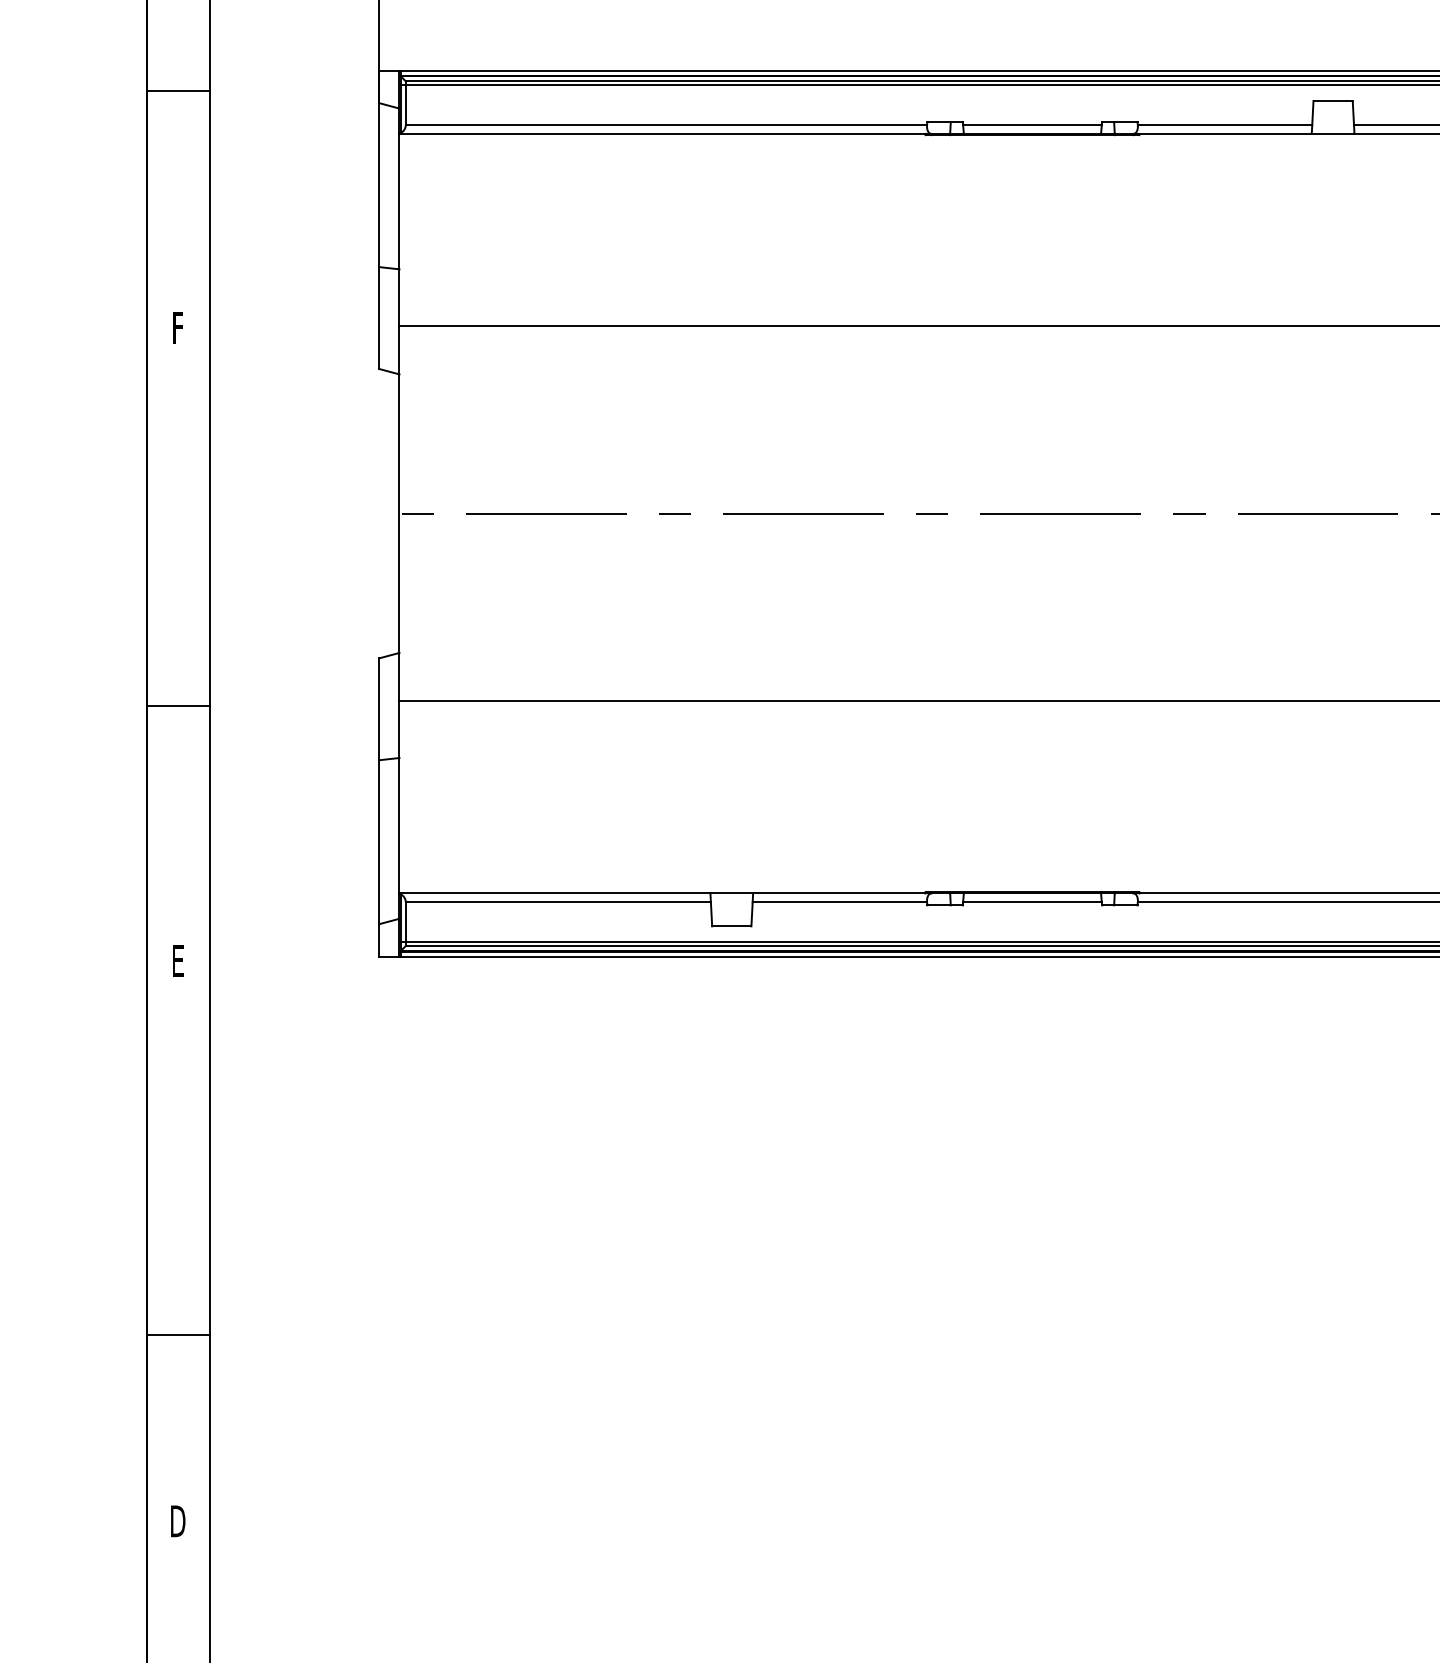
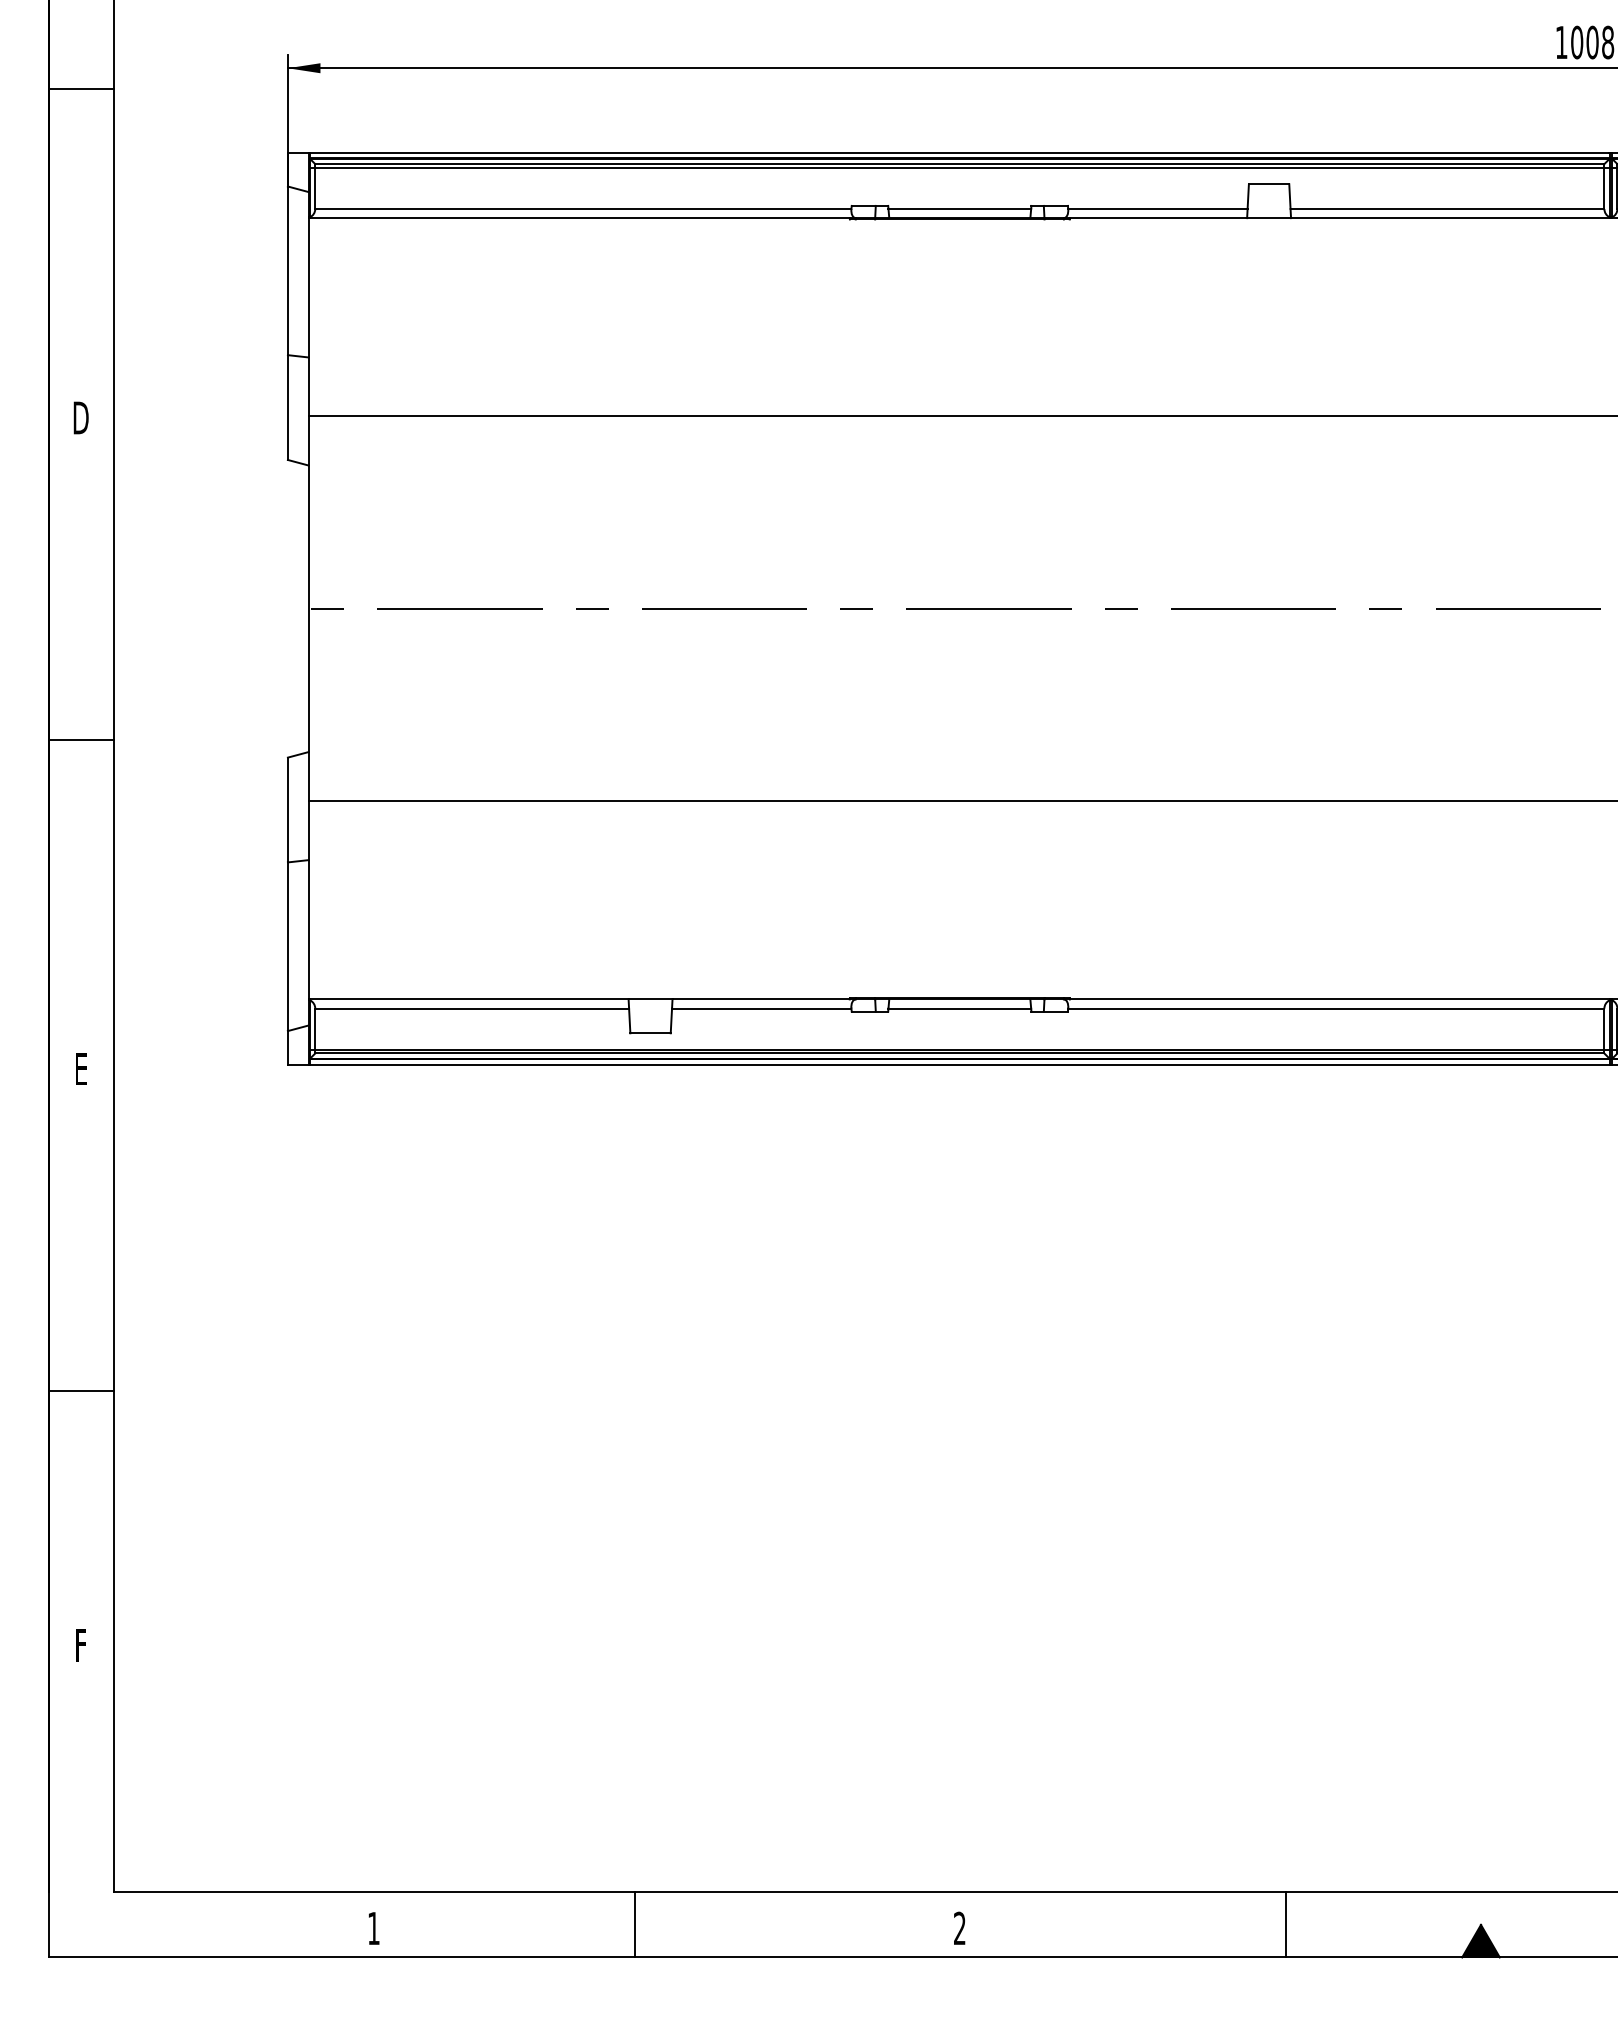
line: (177, 90) -> (80, 88), moved
text: (177, 327) -> (80, 417), F -> D
line: (177, 705) -> (80, 739), moved
line: (177, 1335) -> (80, 1391), moved
text: (177, 1521) -> (80, 1645), D -> F

